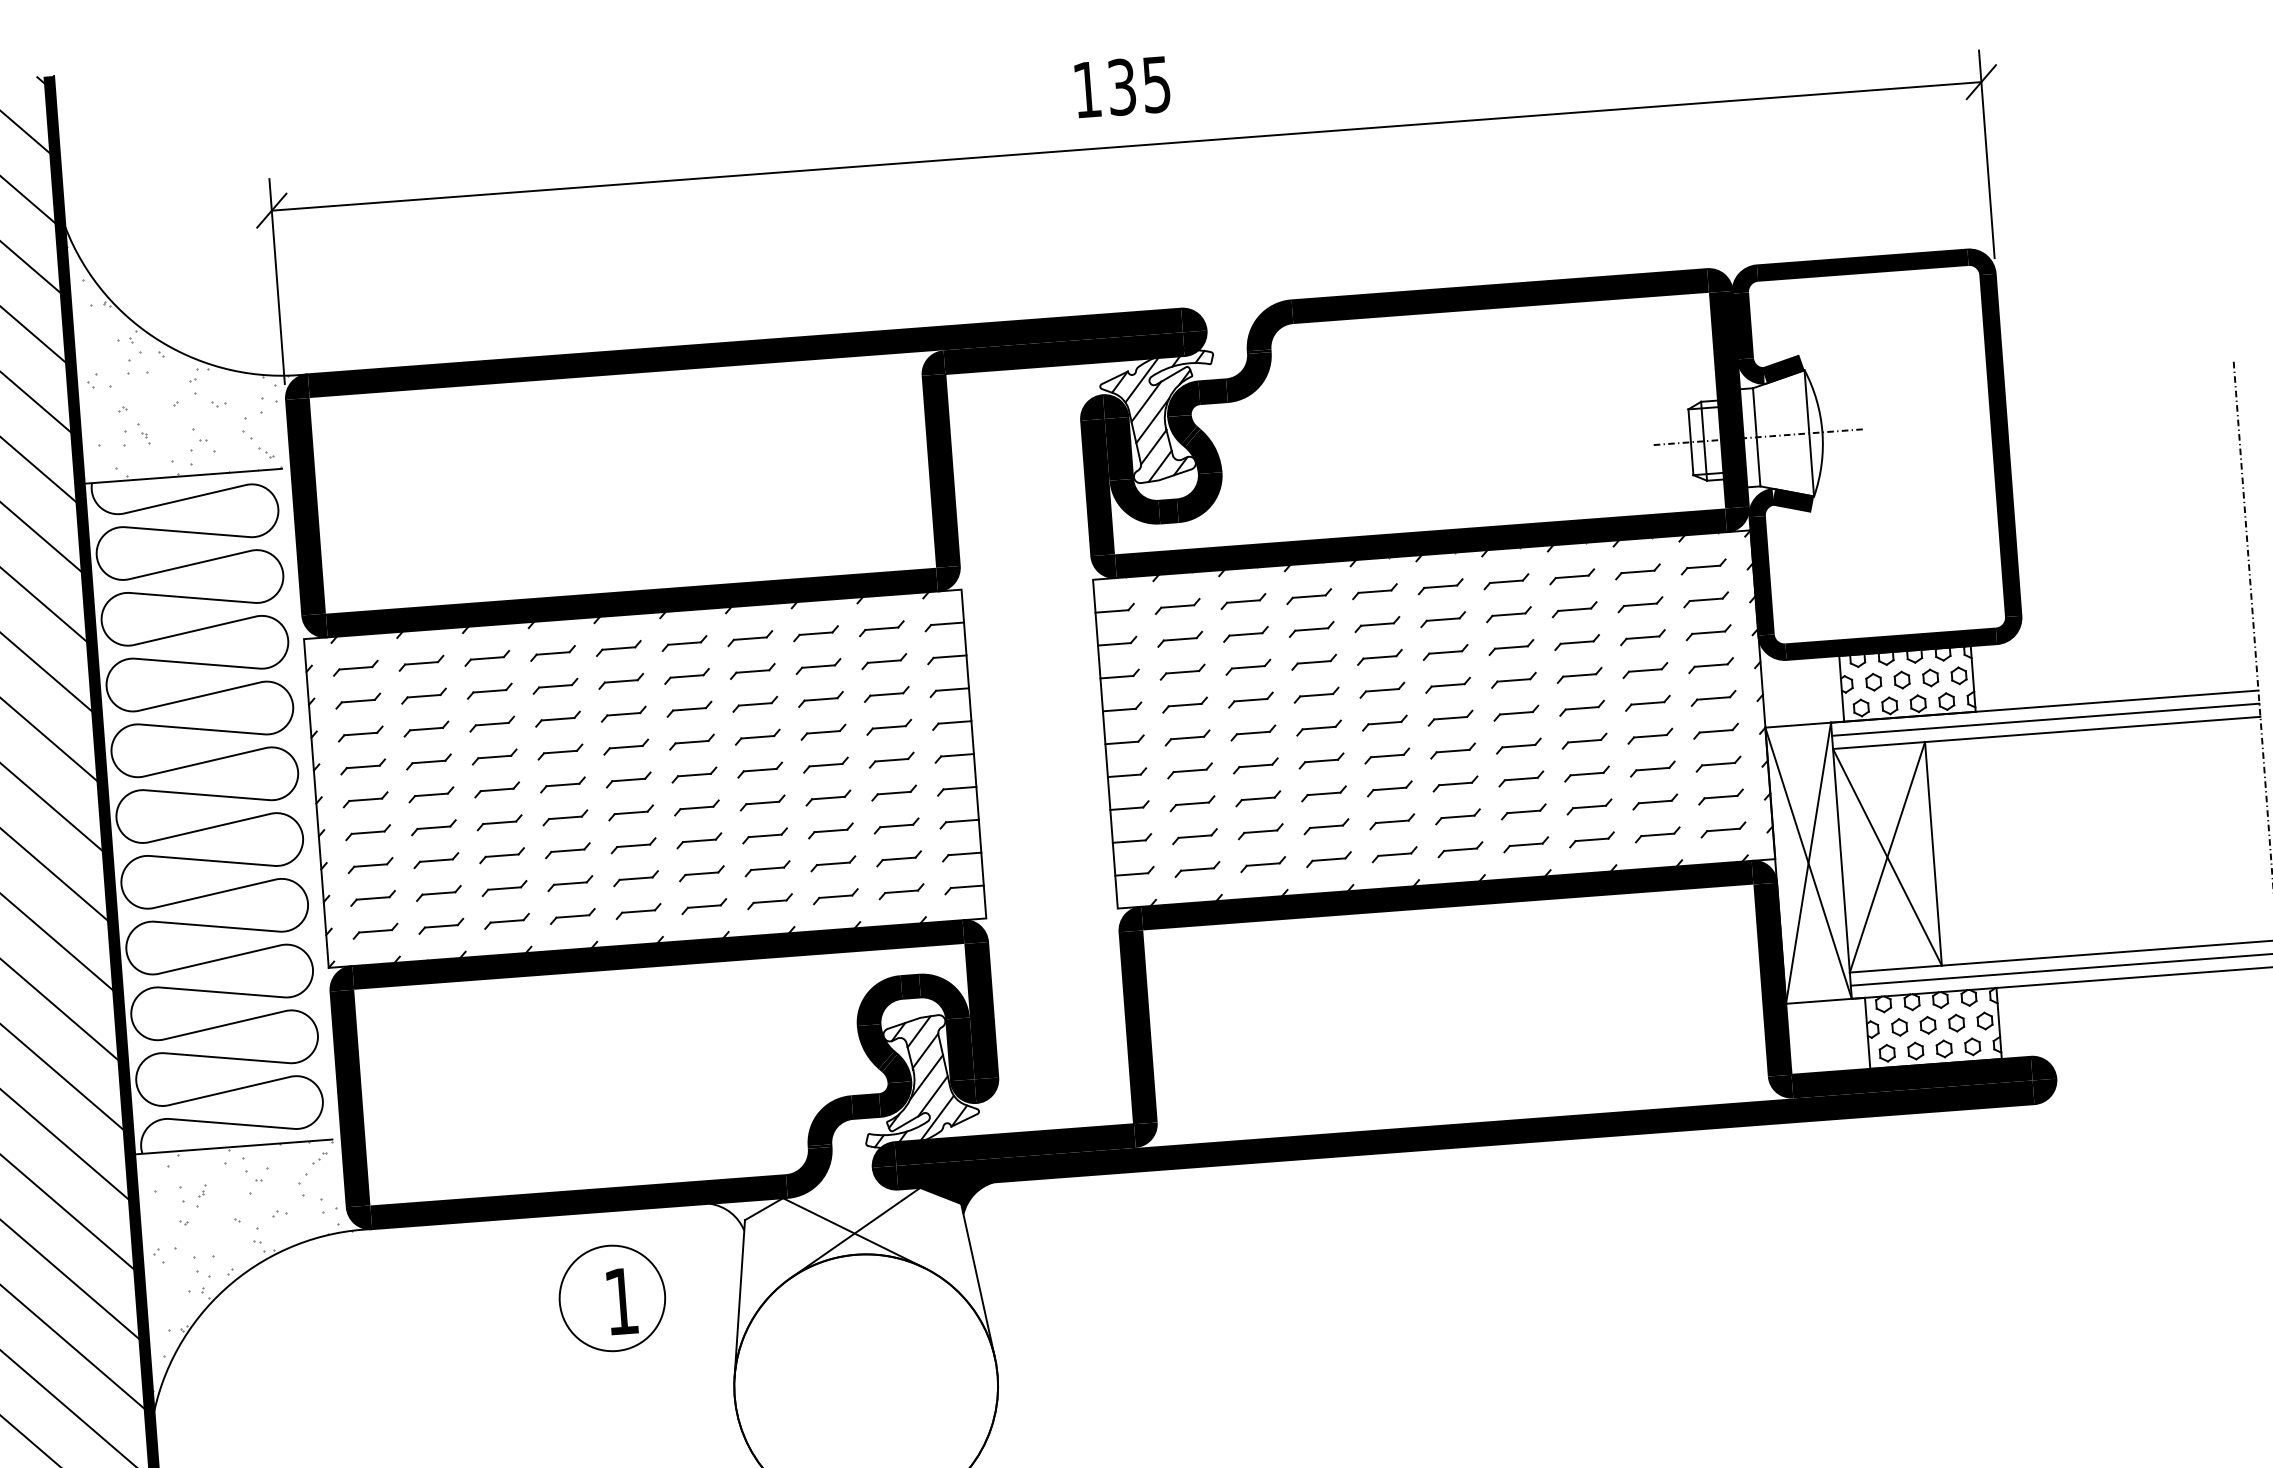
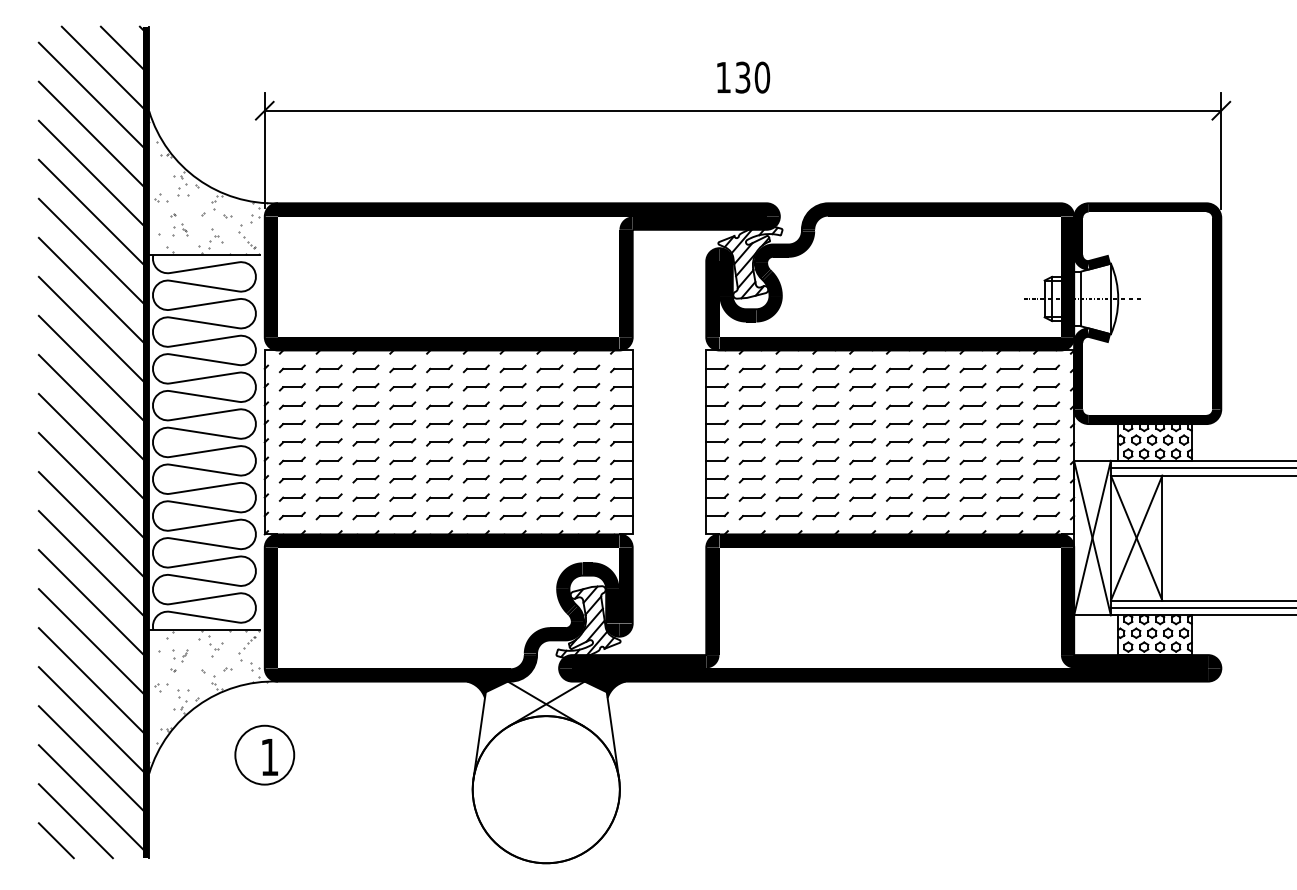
text: (1156, 84) -> (762, 77), 135 -> 130
fill: (745, 1215) -> (486, 689), added
part: (611, 1297) -> (264, 754), moved

